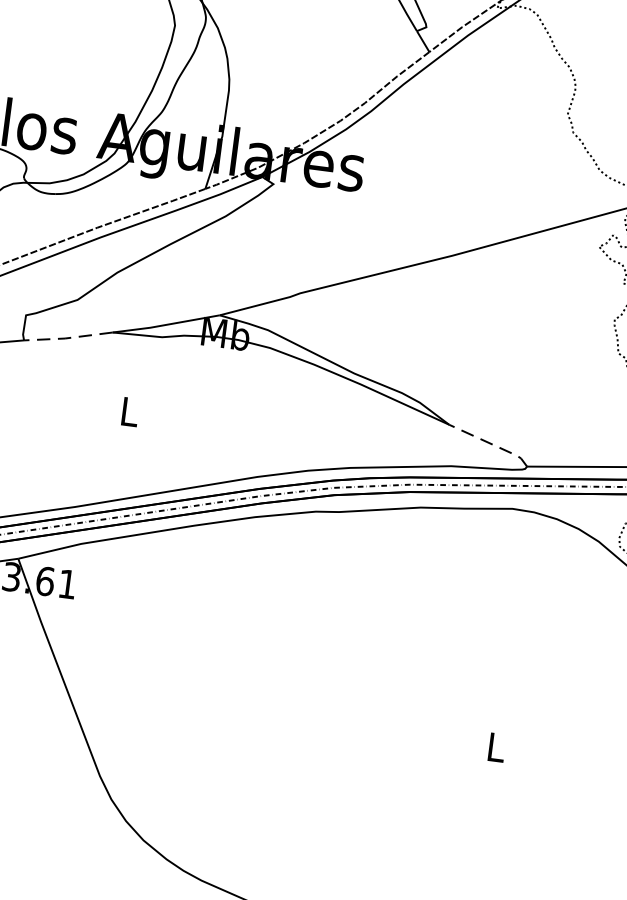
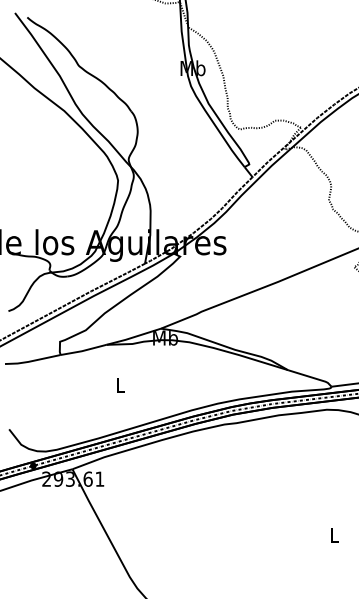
line: (66, 337) -> (82, 350), dashed -> solid
line: (491, 444) -> (311, 377), dashed -> solid

